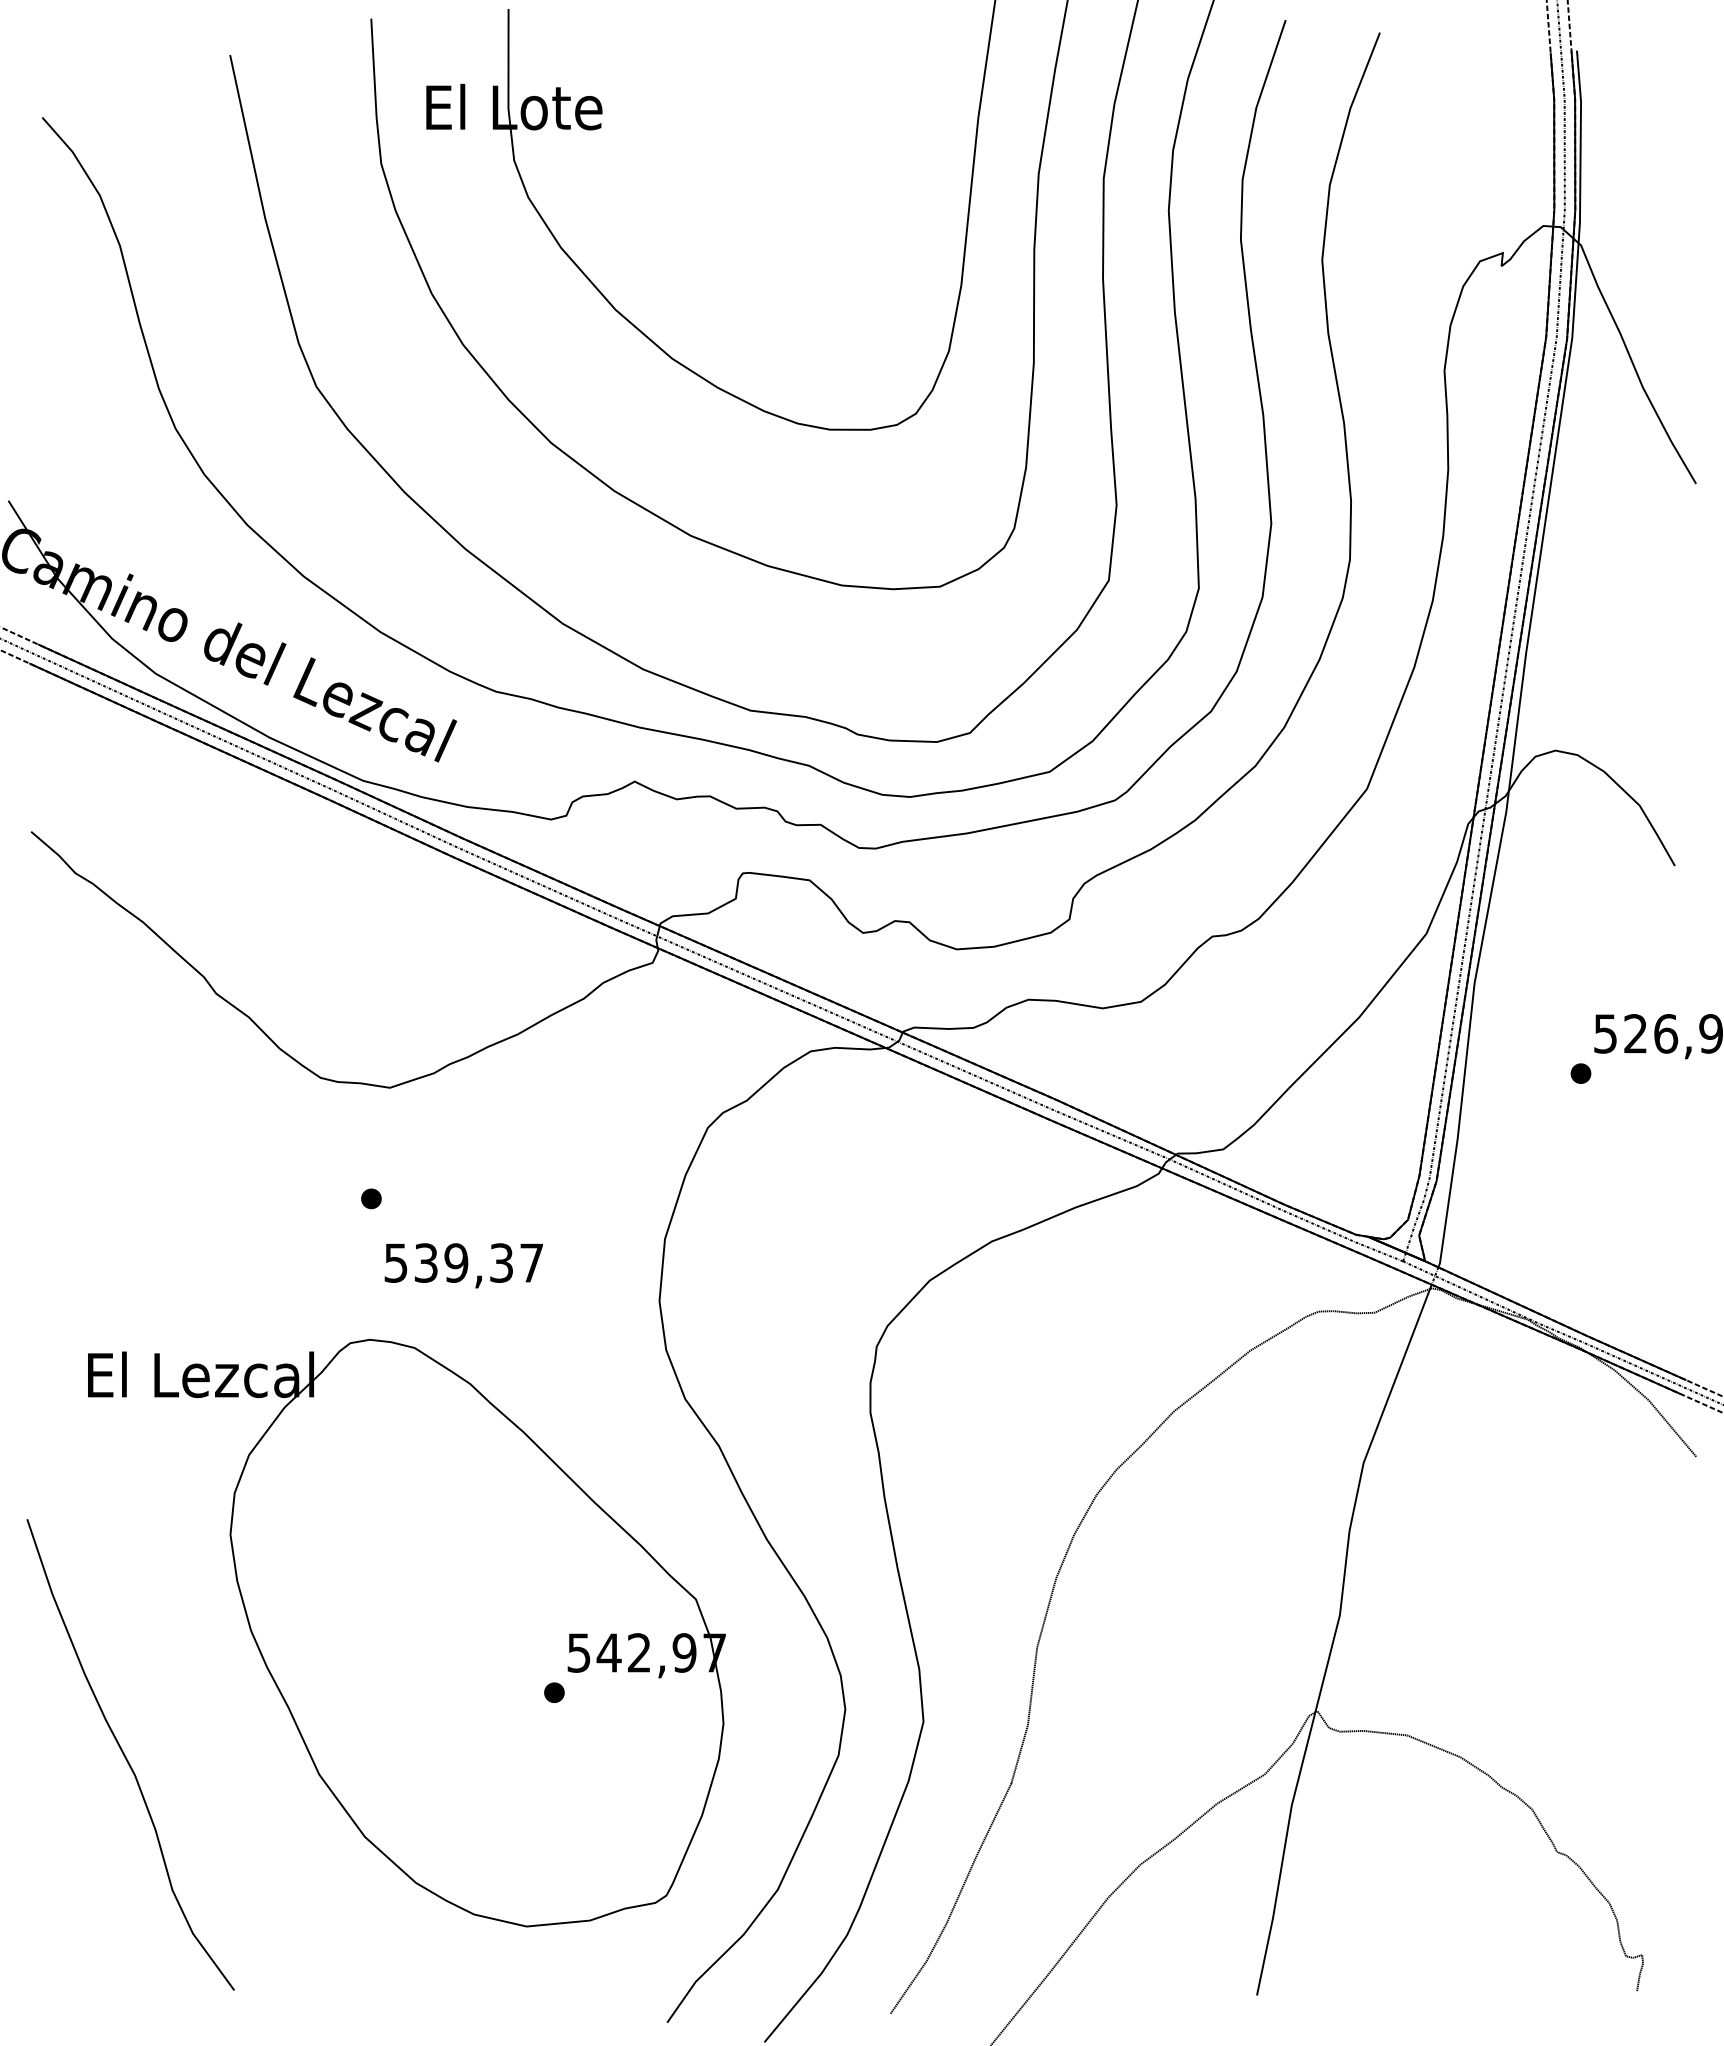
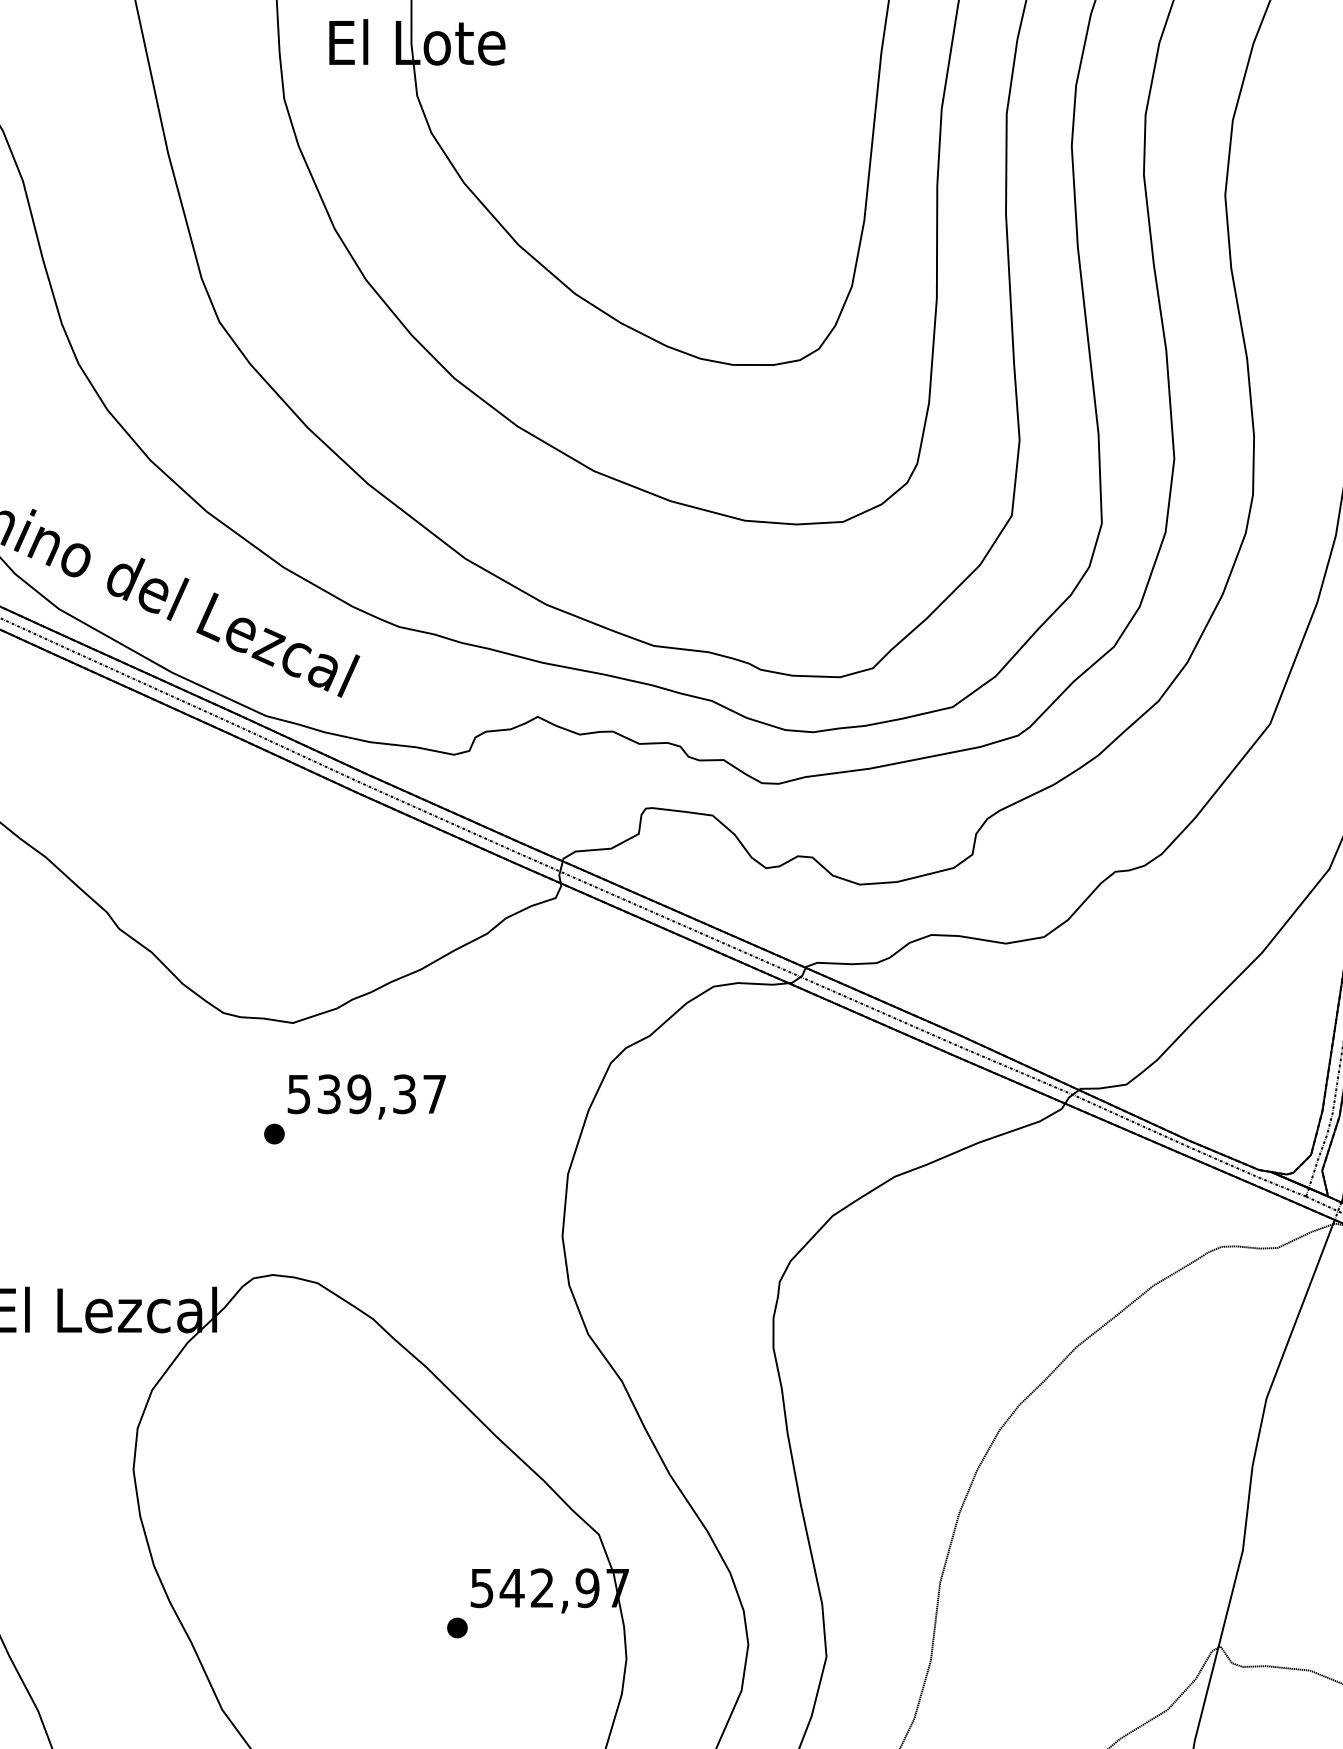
text: (463, 1265) -> (366, 1096), moved

